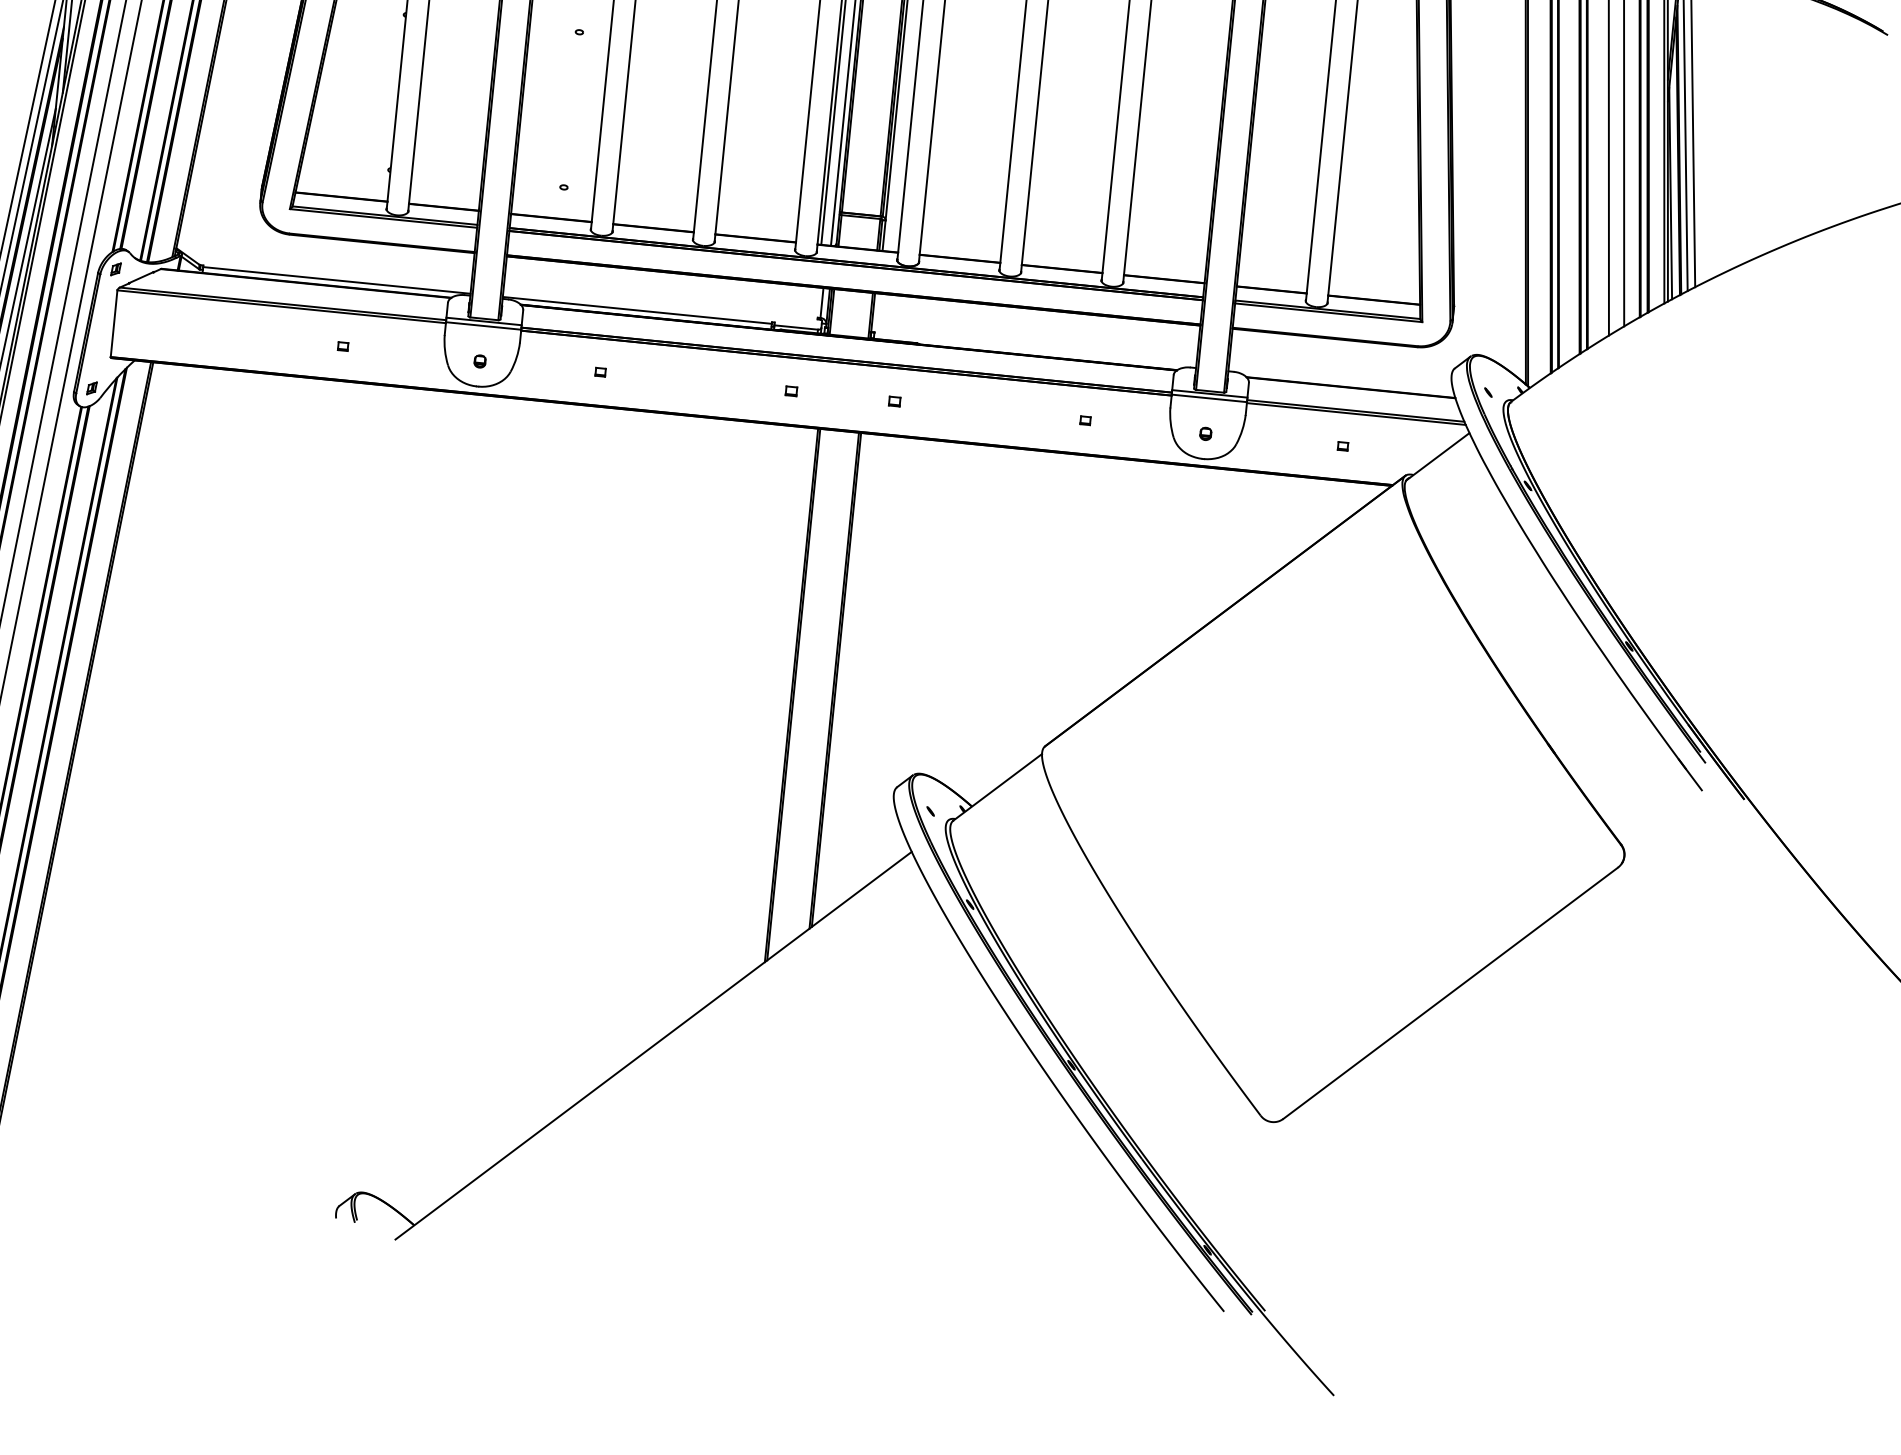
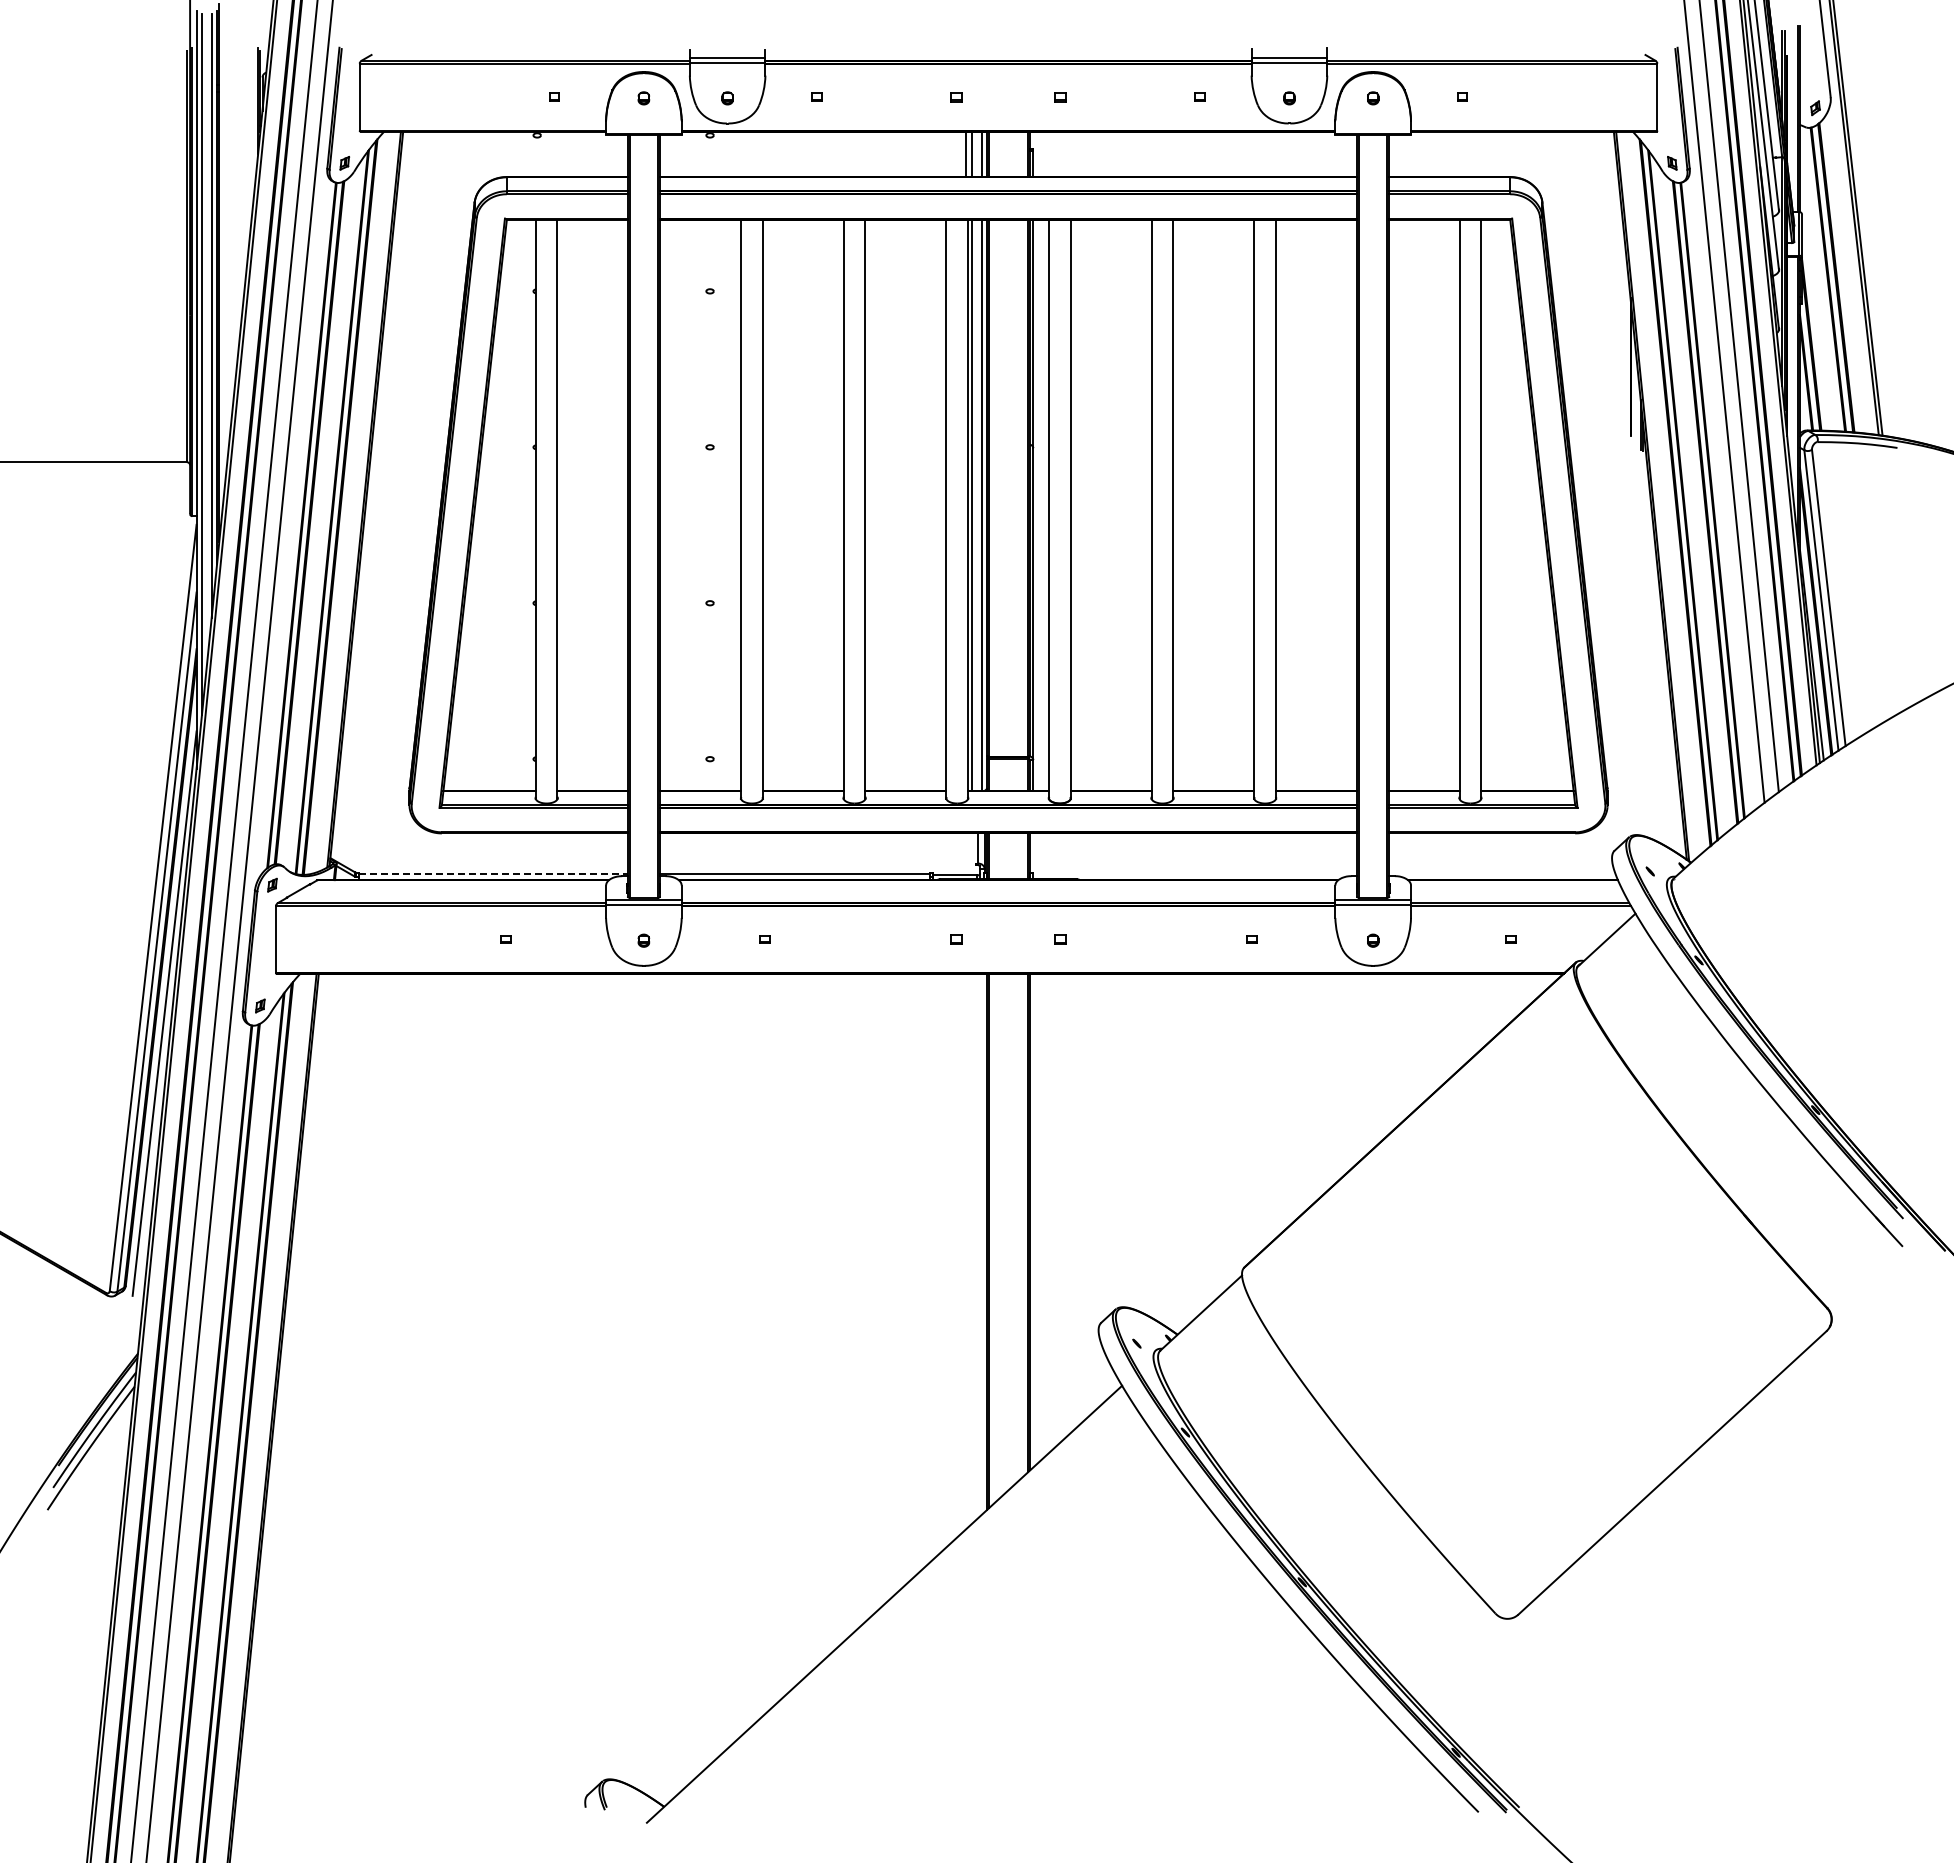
line: (337, 280) -> (493, 874), solid -> dashed

